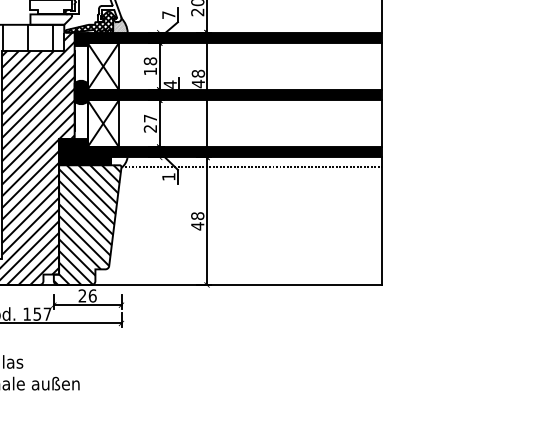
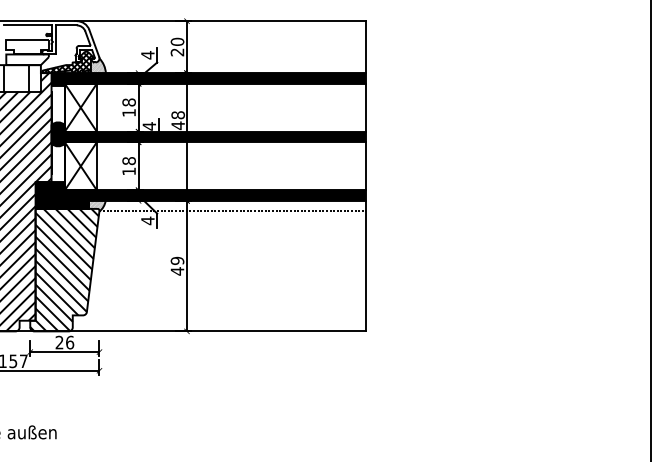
text: (168, 15) -> (147, 55), 7 -> 4
text: (149, 123) -> (128, 166), 27 -> 18
hatch: (118, 161) -> (96, 205), added
text: (168, 176) -> (147, 220), 1 -> 4
text: (197, 215) -> (177, 260), 48 -> 49

